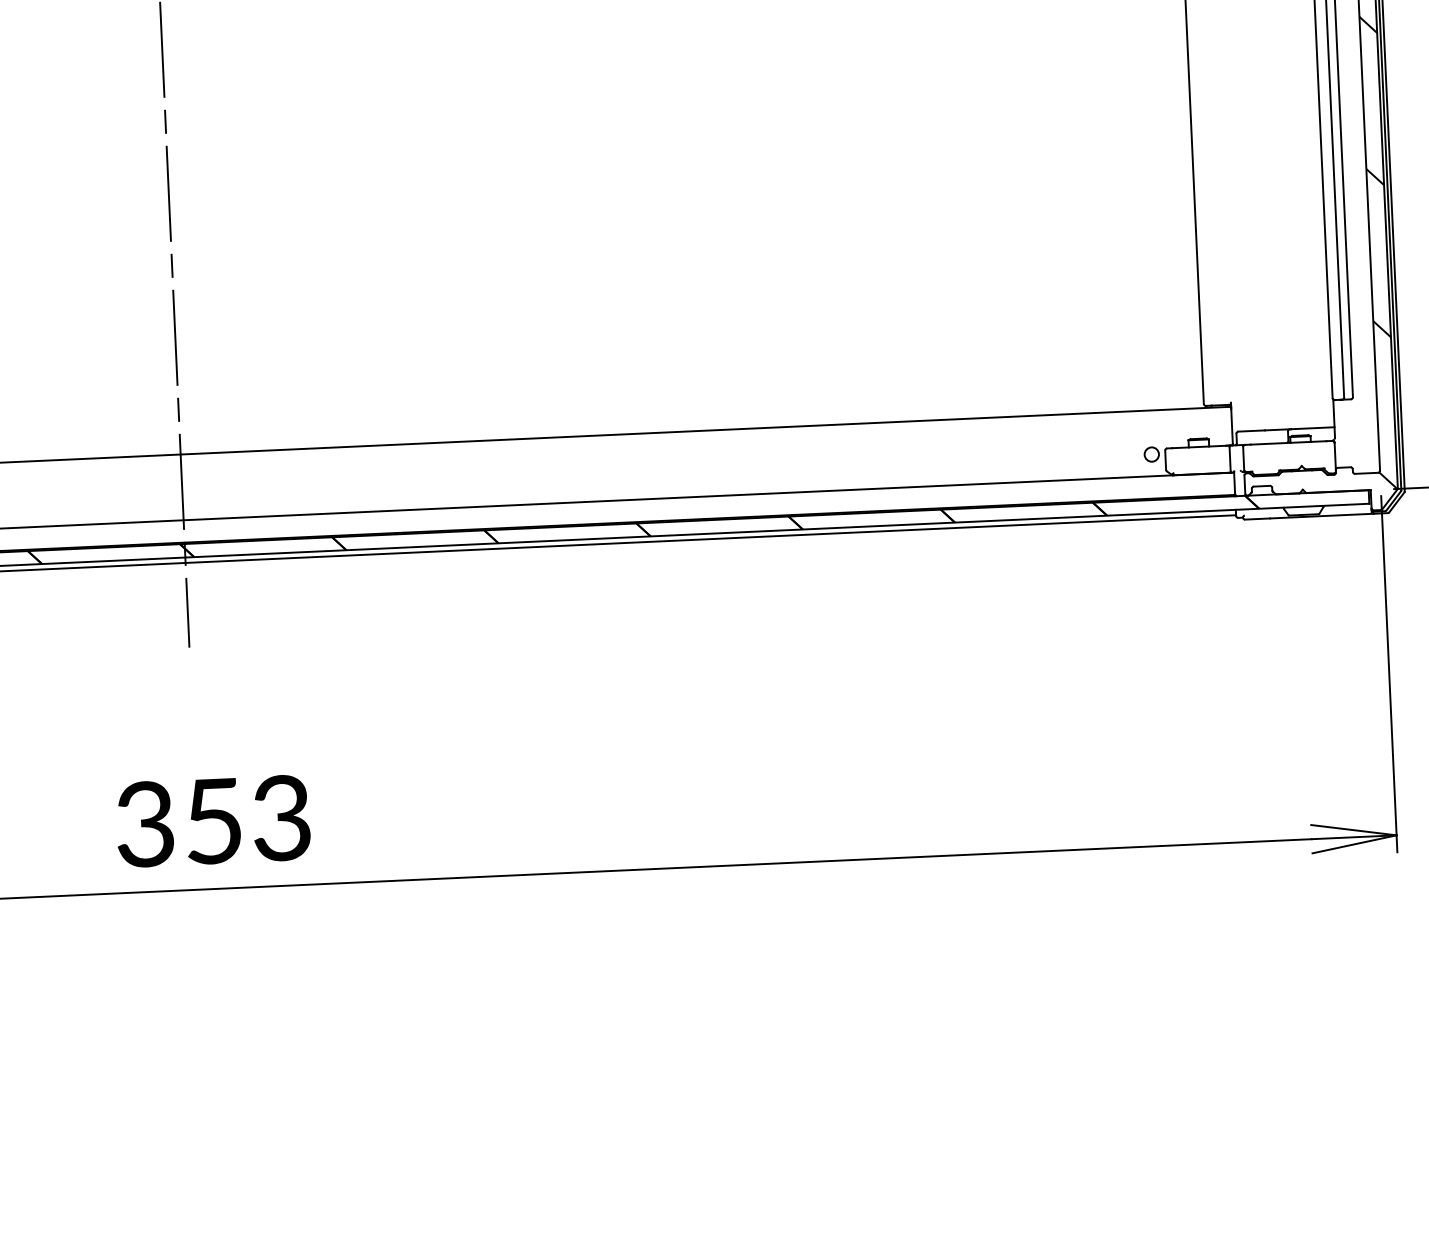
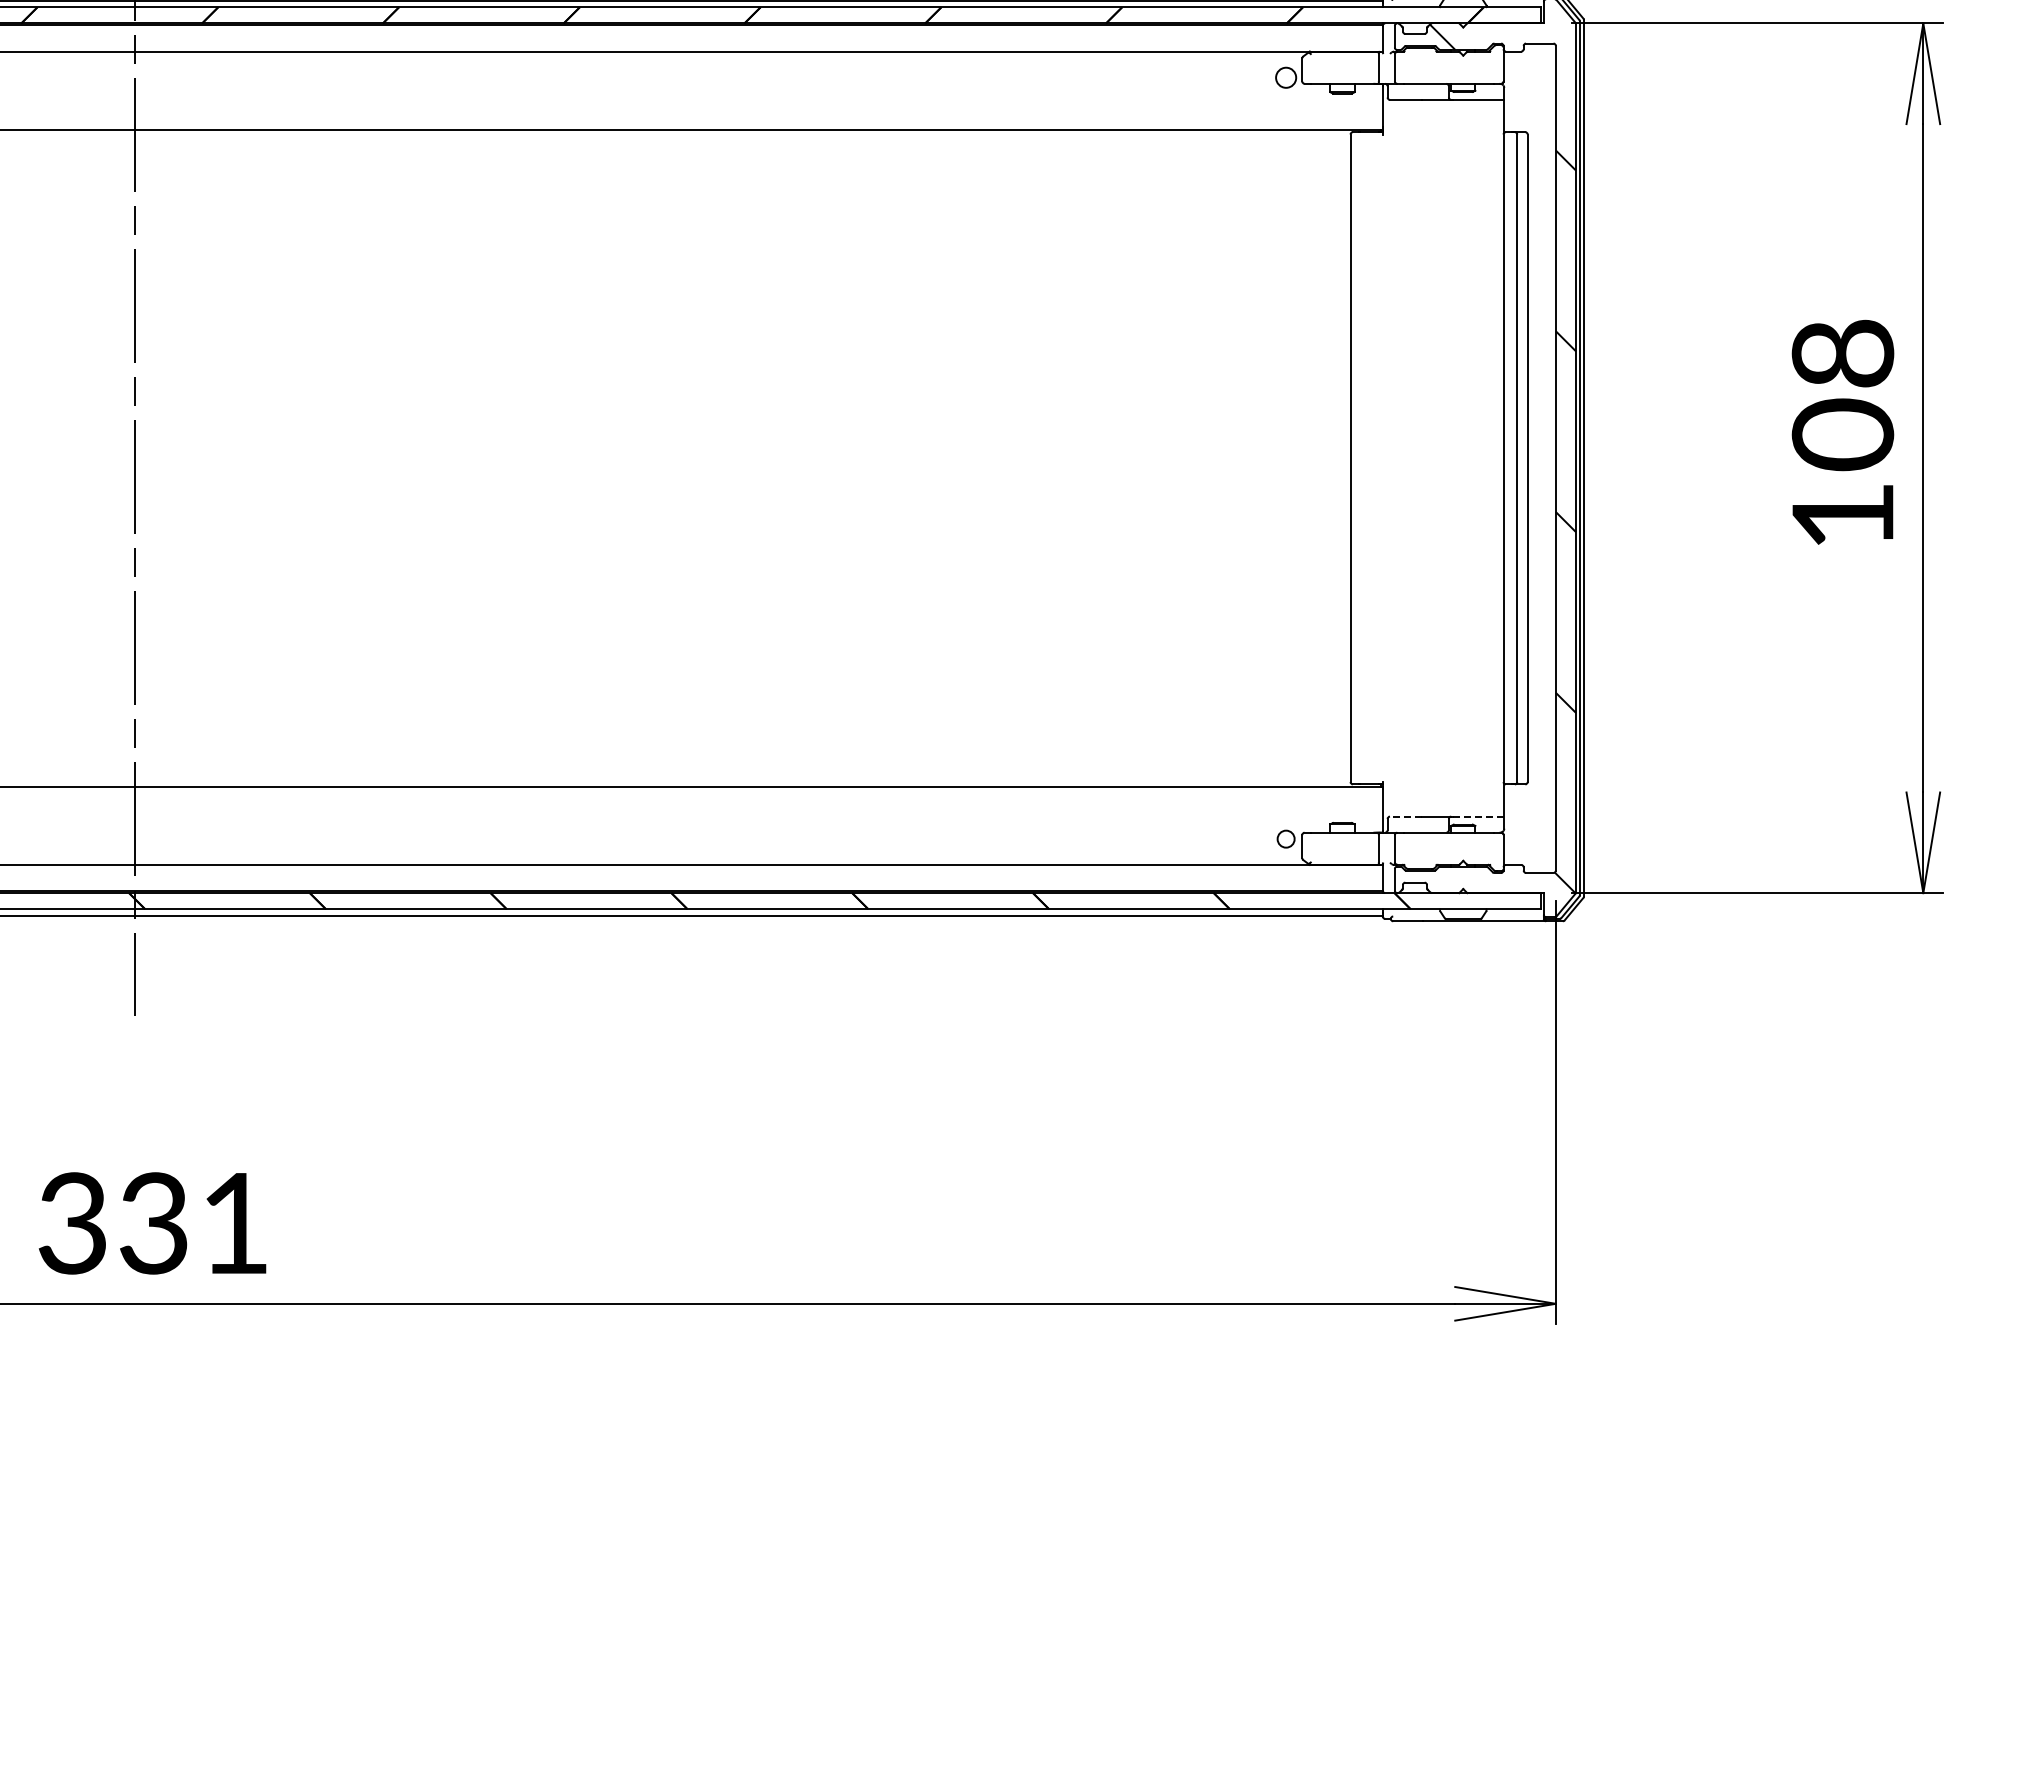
line: (1312, 428) -> (1478, 816), solid -> dashed
line: (1251, 430) -> (1405, 816), solid -> dashed
text: (247, 819) -> (194, 1223), 353 -> 331

